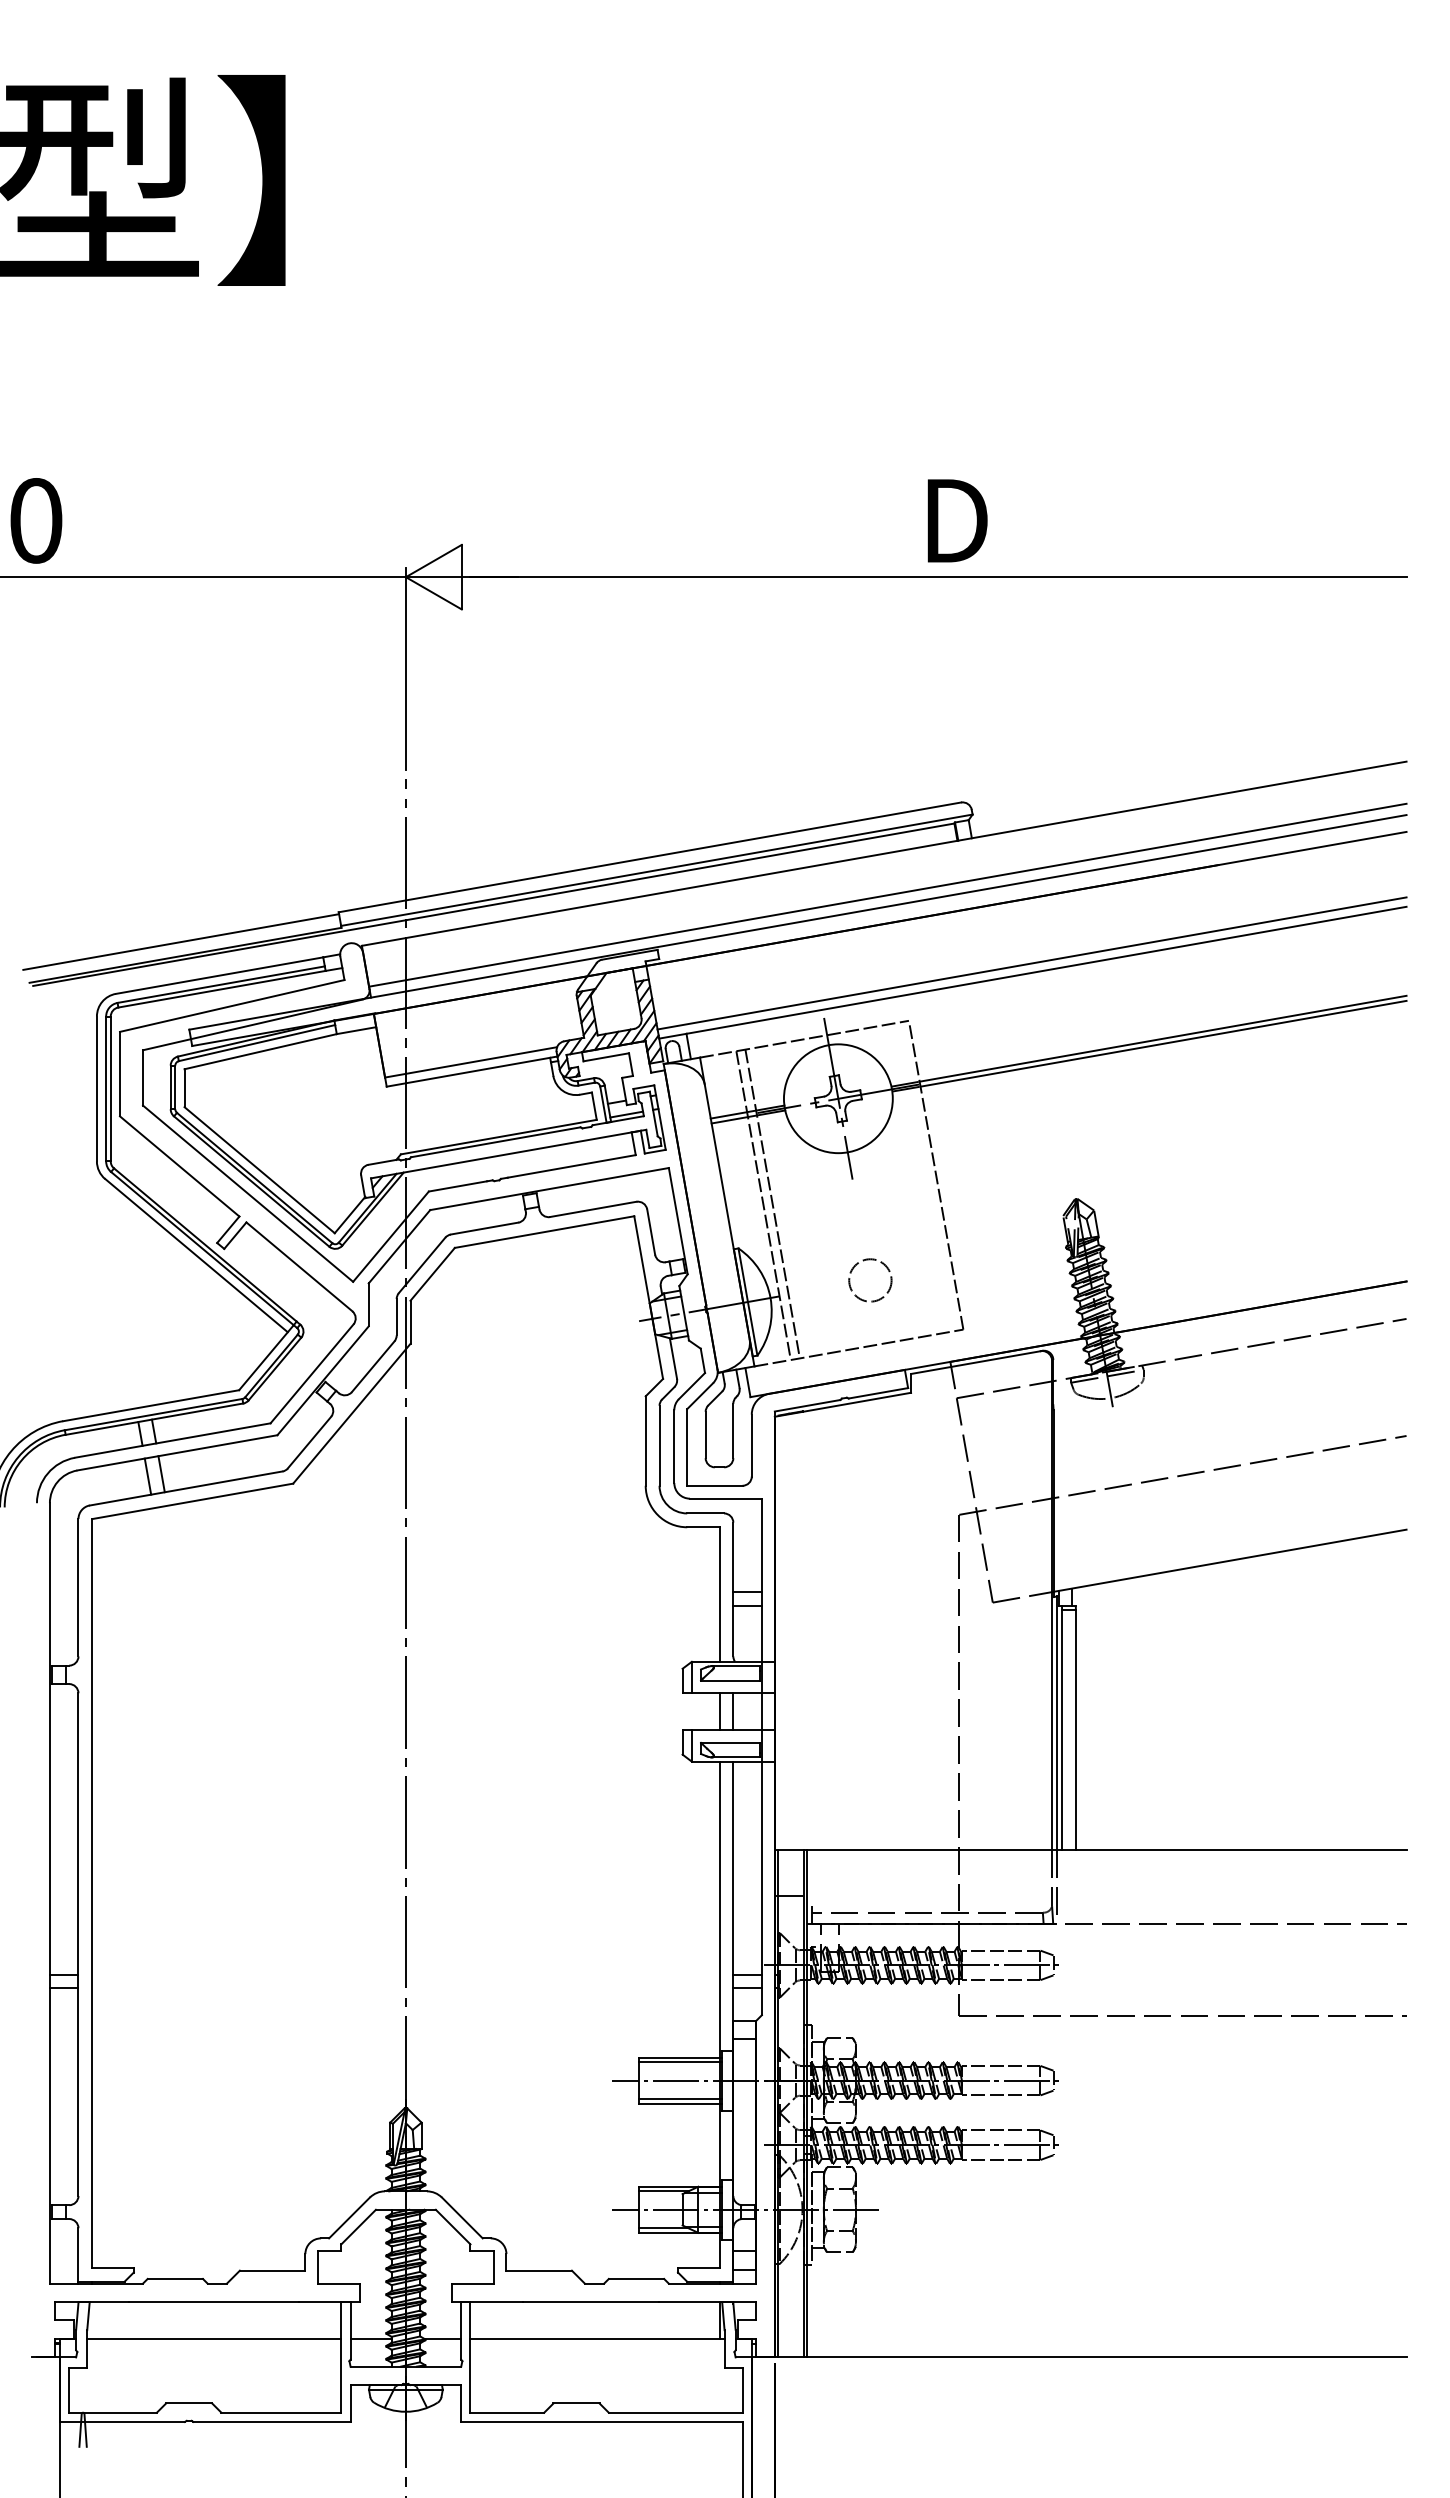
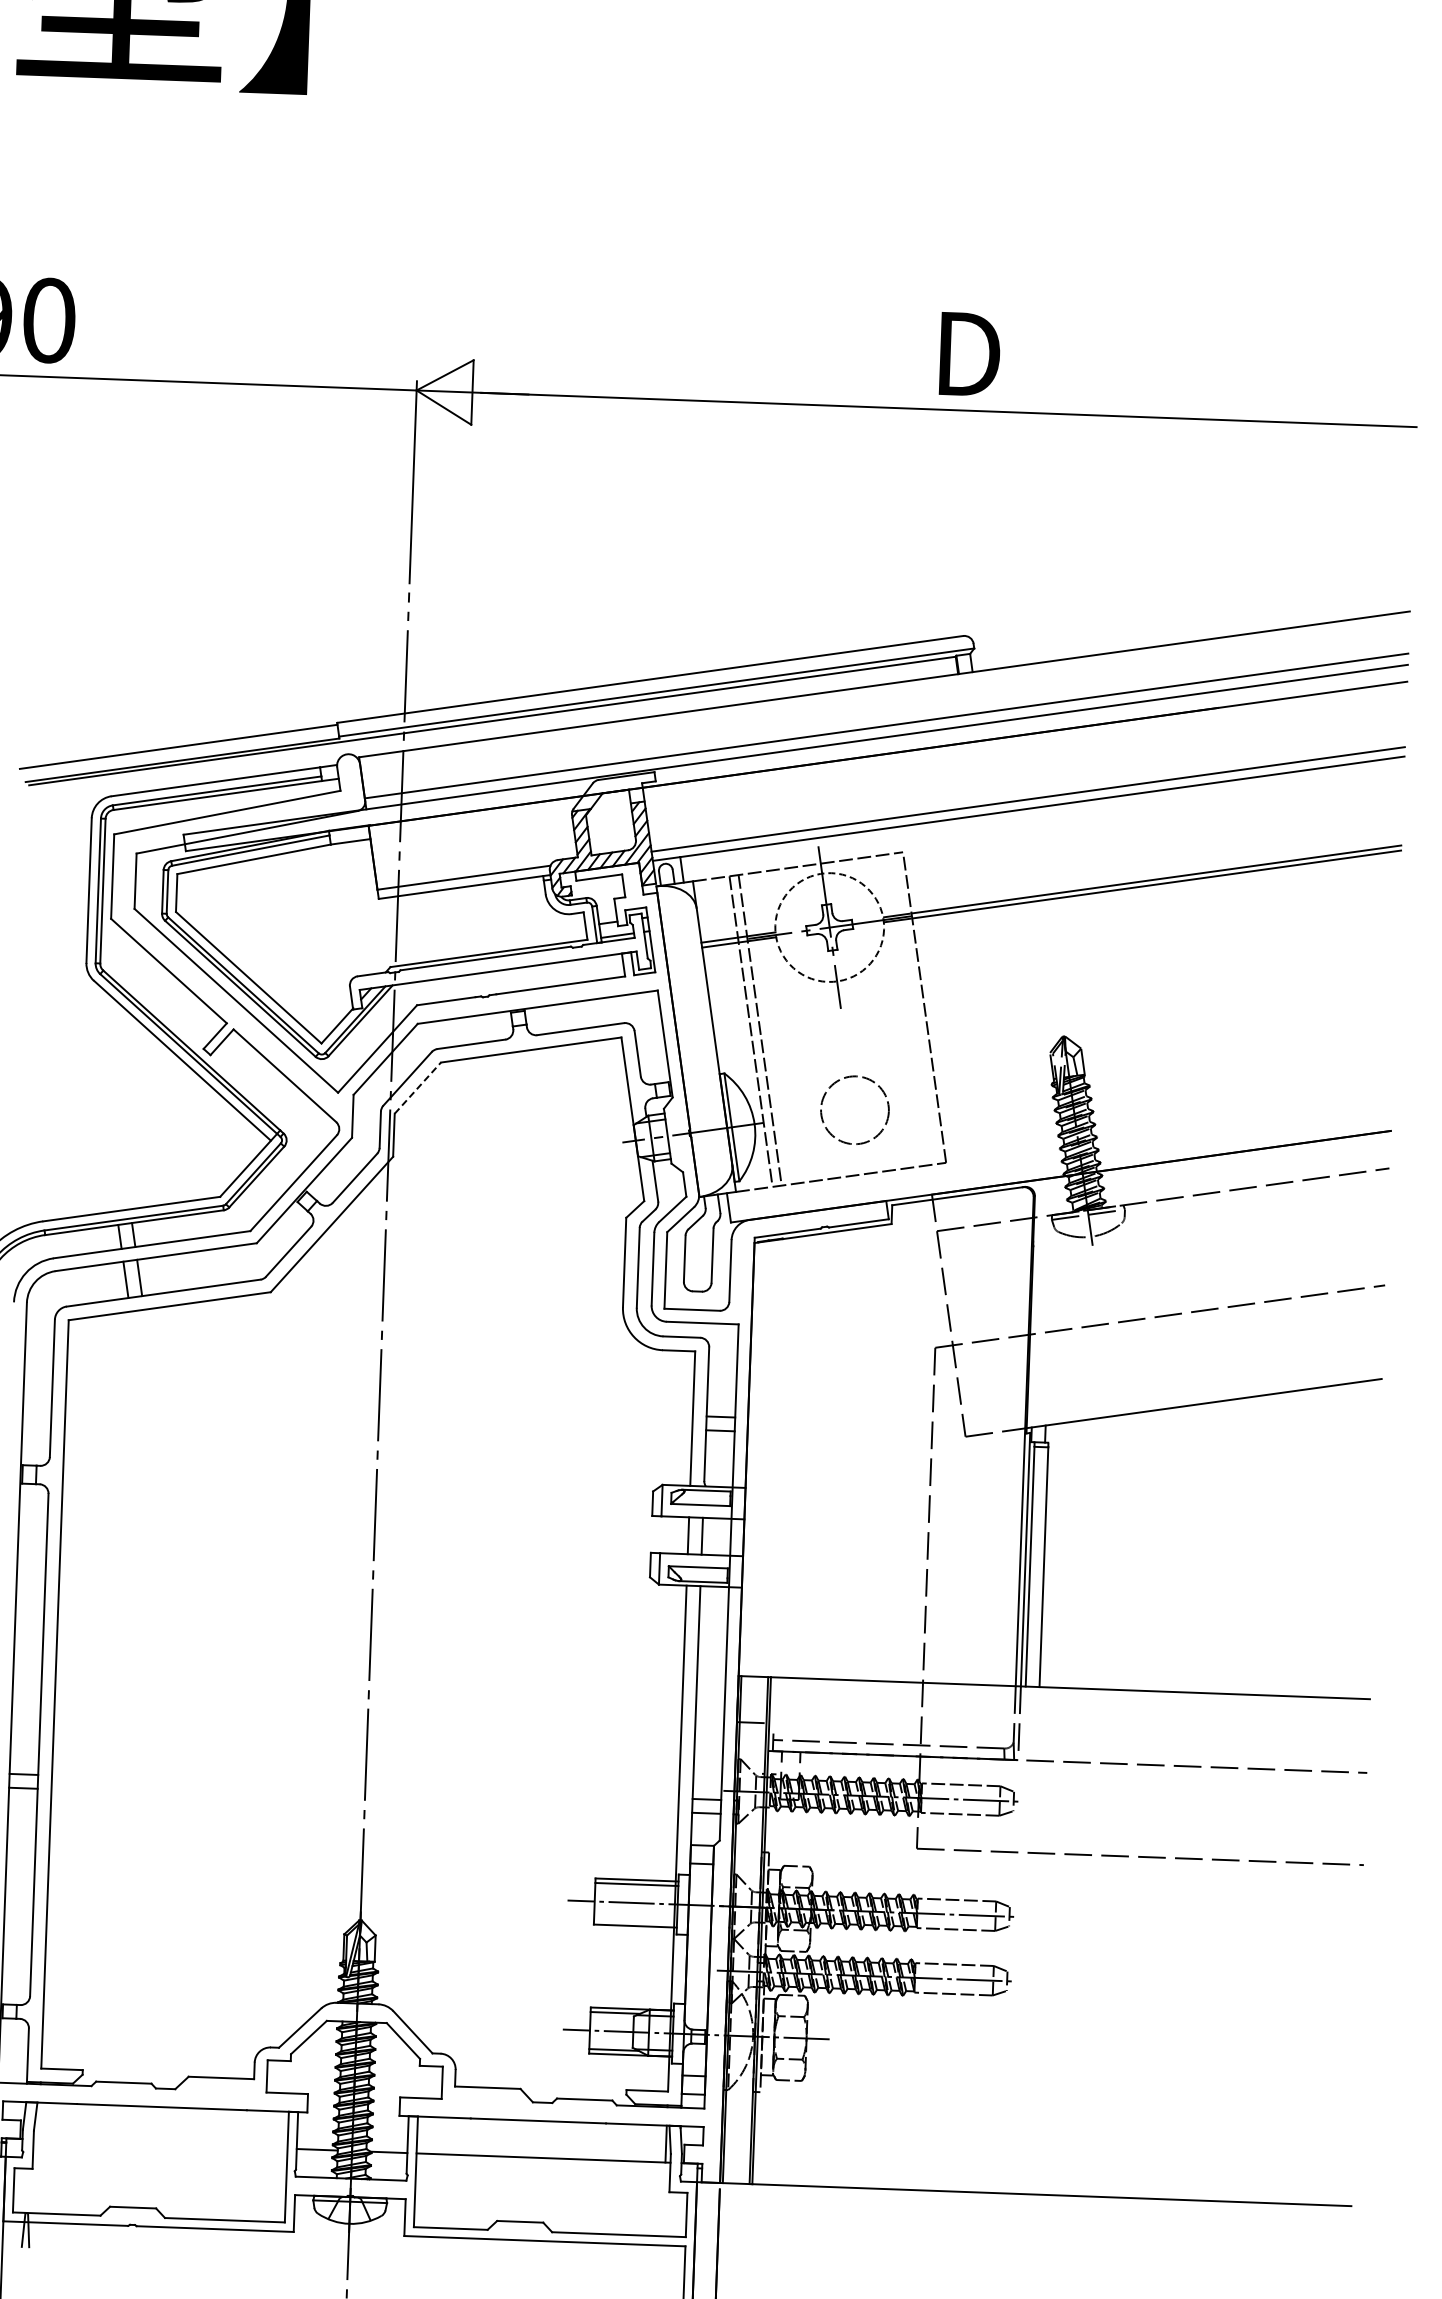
circle: (837, 1098) -> (828, 927), solid -> dashed
line: (432, 1274) -> (417, 1088), solid -> dashed
circle: (870, 1280) -> (855, 1110), size x1.6
line: (680, 2099) -> (635, 1921), removed
line: (214, 2338) -> (160, 2143), removed

